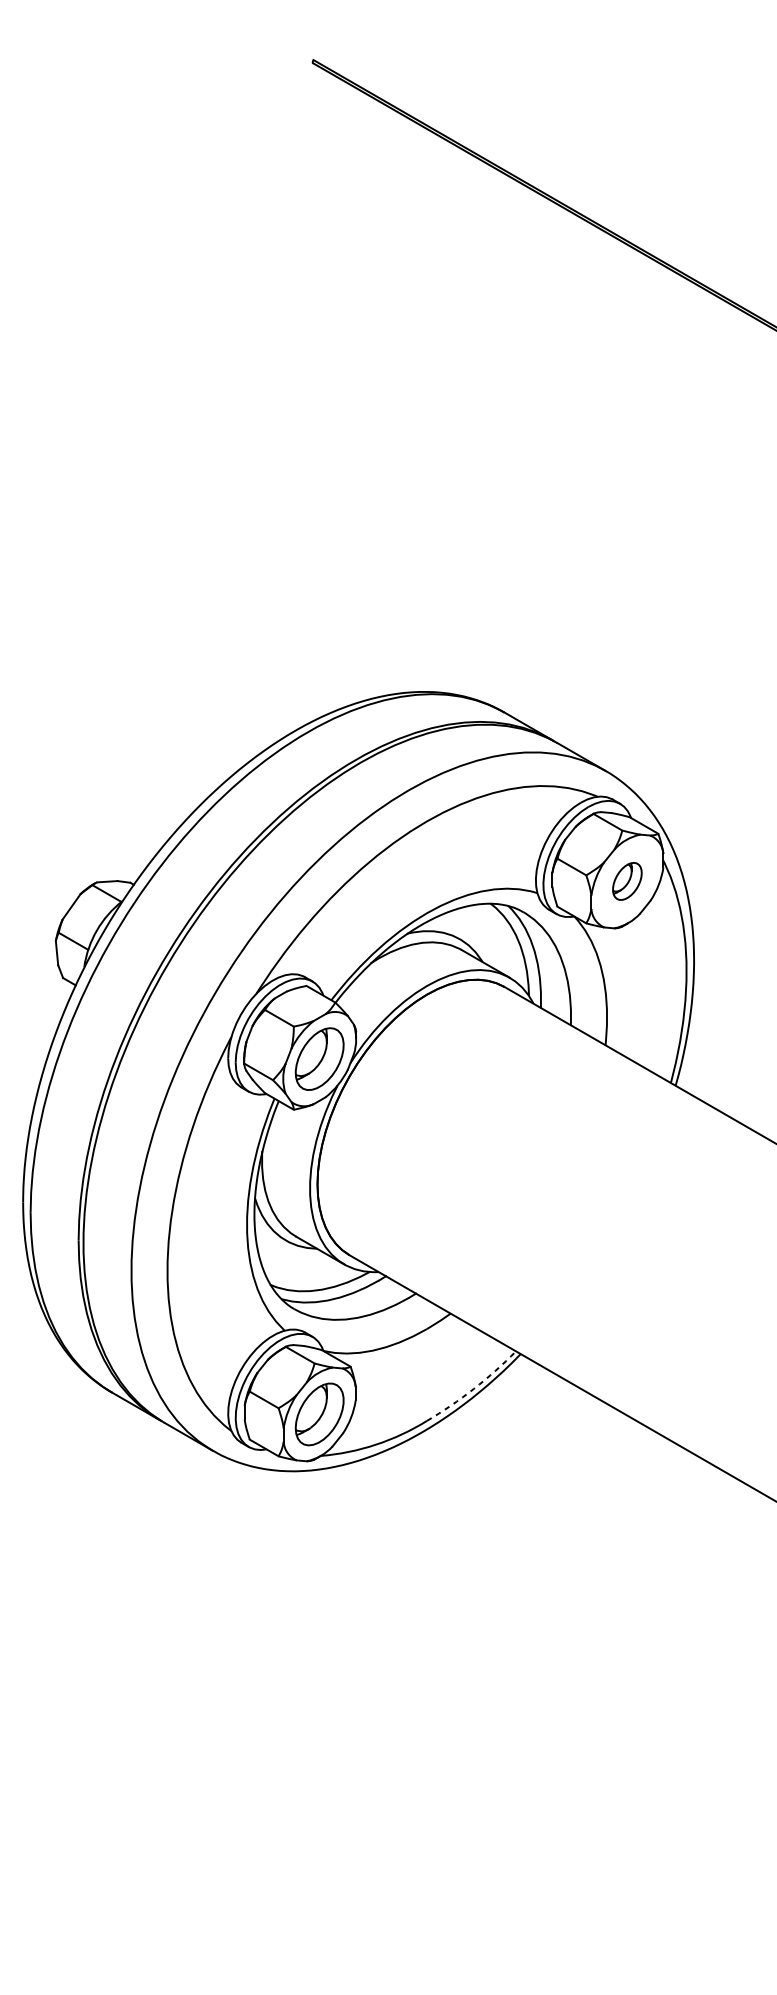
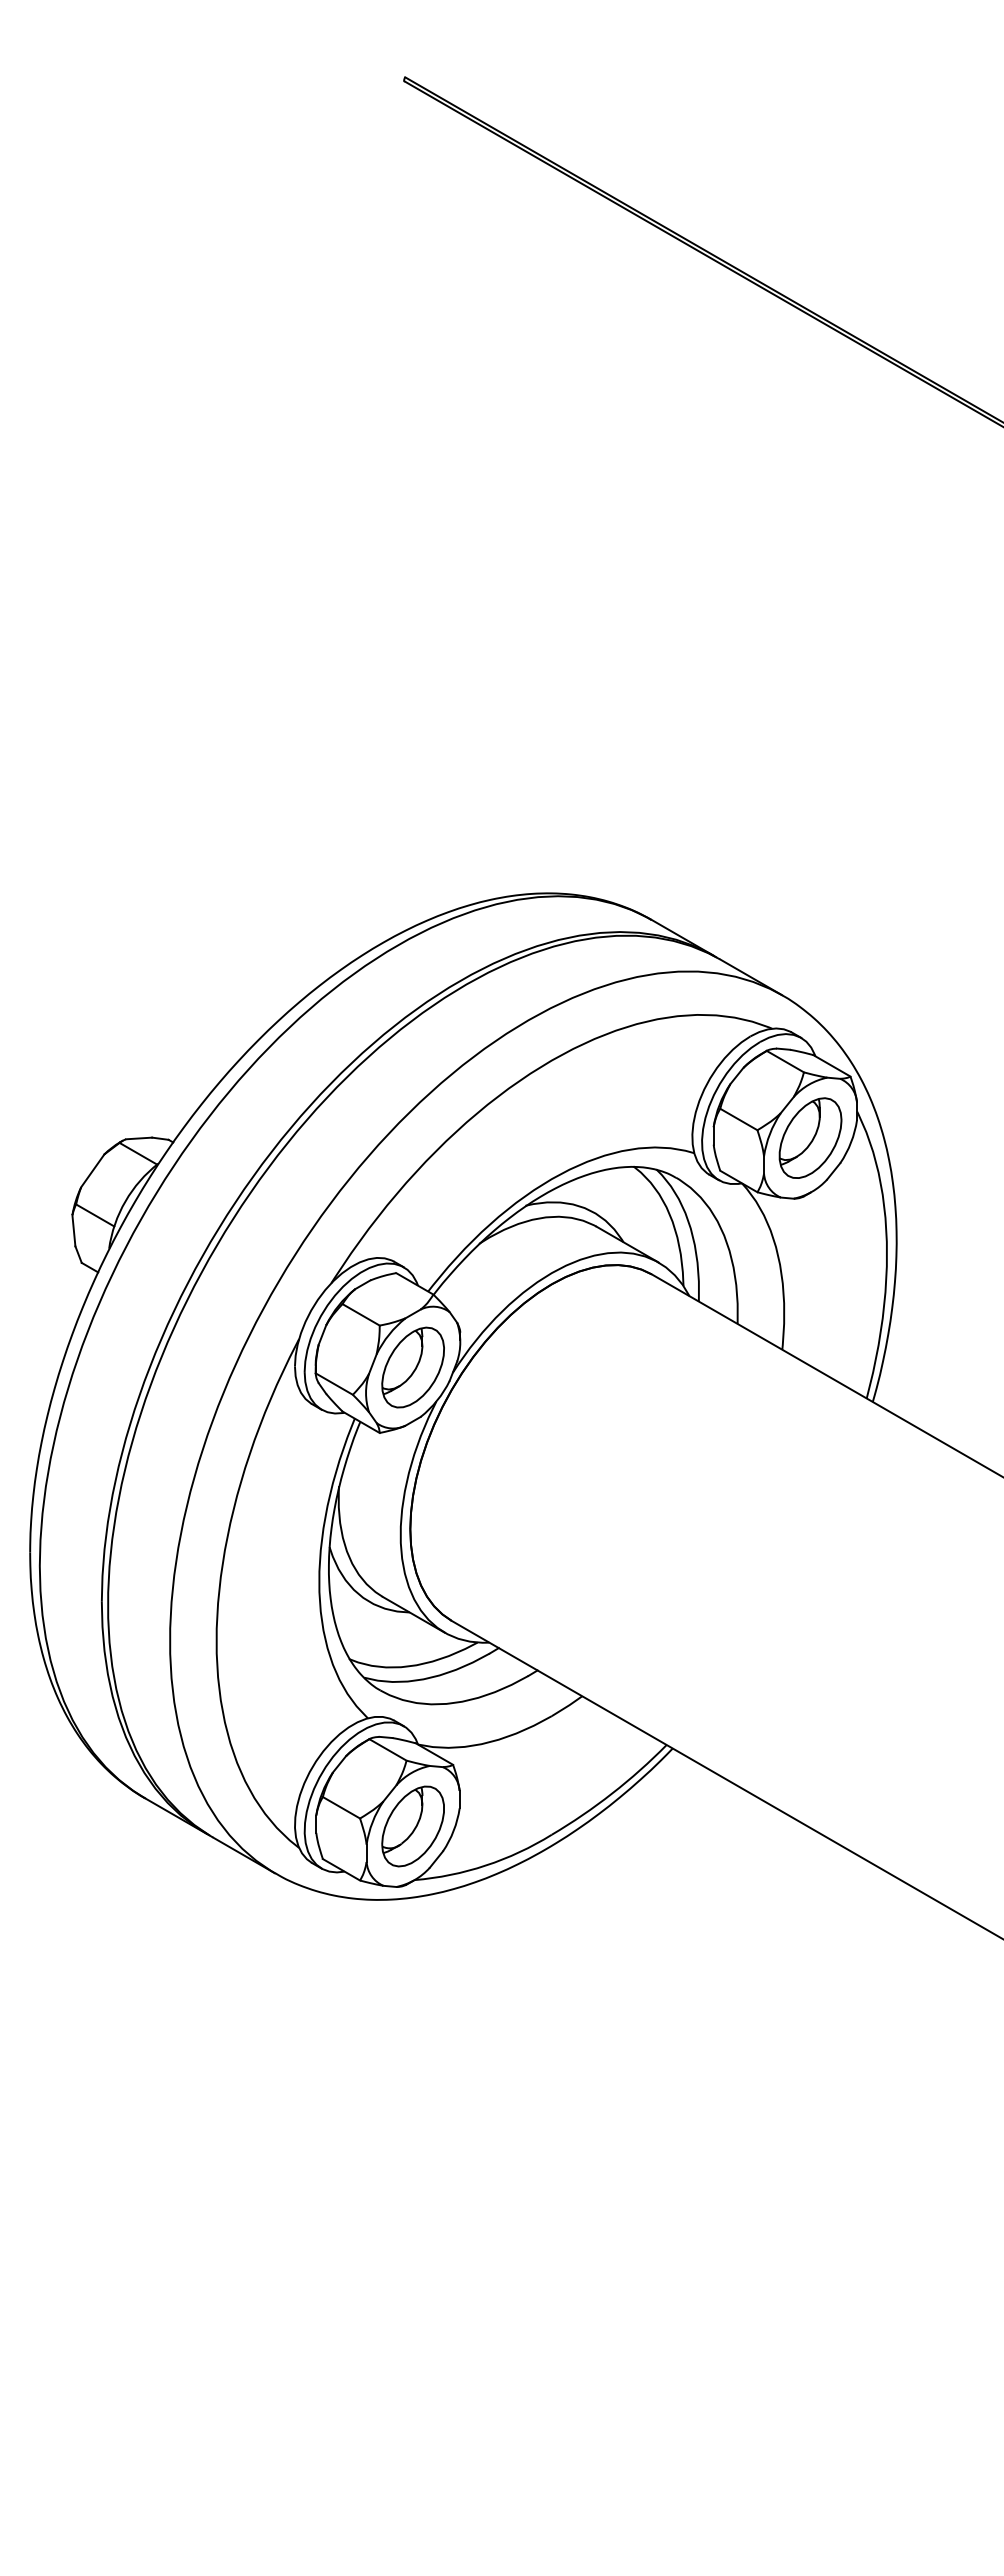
part: (627, 880) -> (810, 1137), size x1.67
arc: (474, 1388) -> (612, 1793), dashed -> solid

